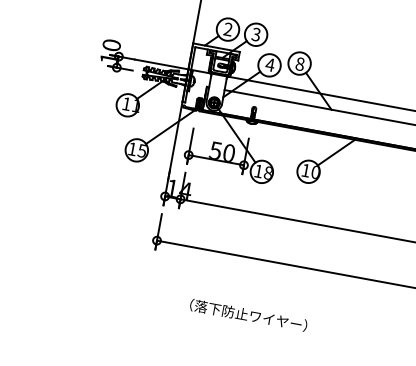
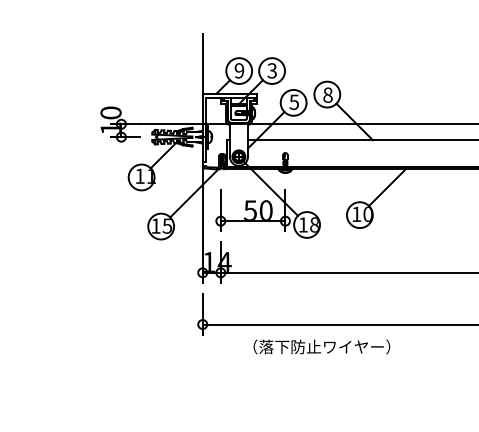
text: (228, 29) -> (239, 70), 2 -> 9
text: (270, 65) -> (294, 102), 4 -> 5
text: (248, 314) -> (321, 346), moved

